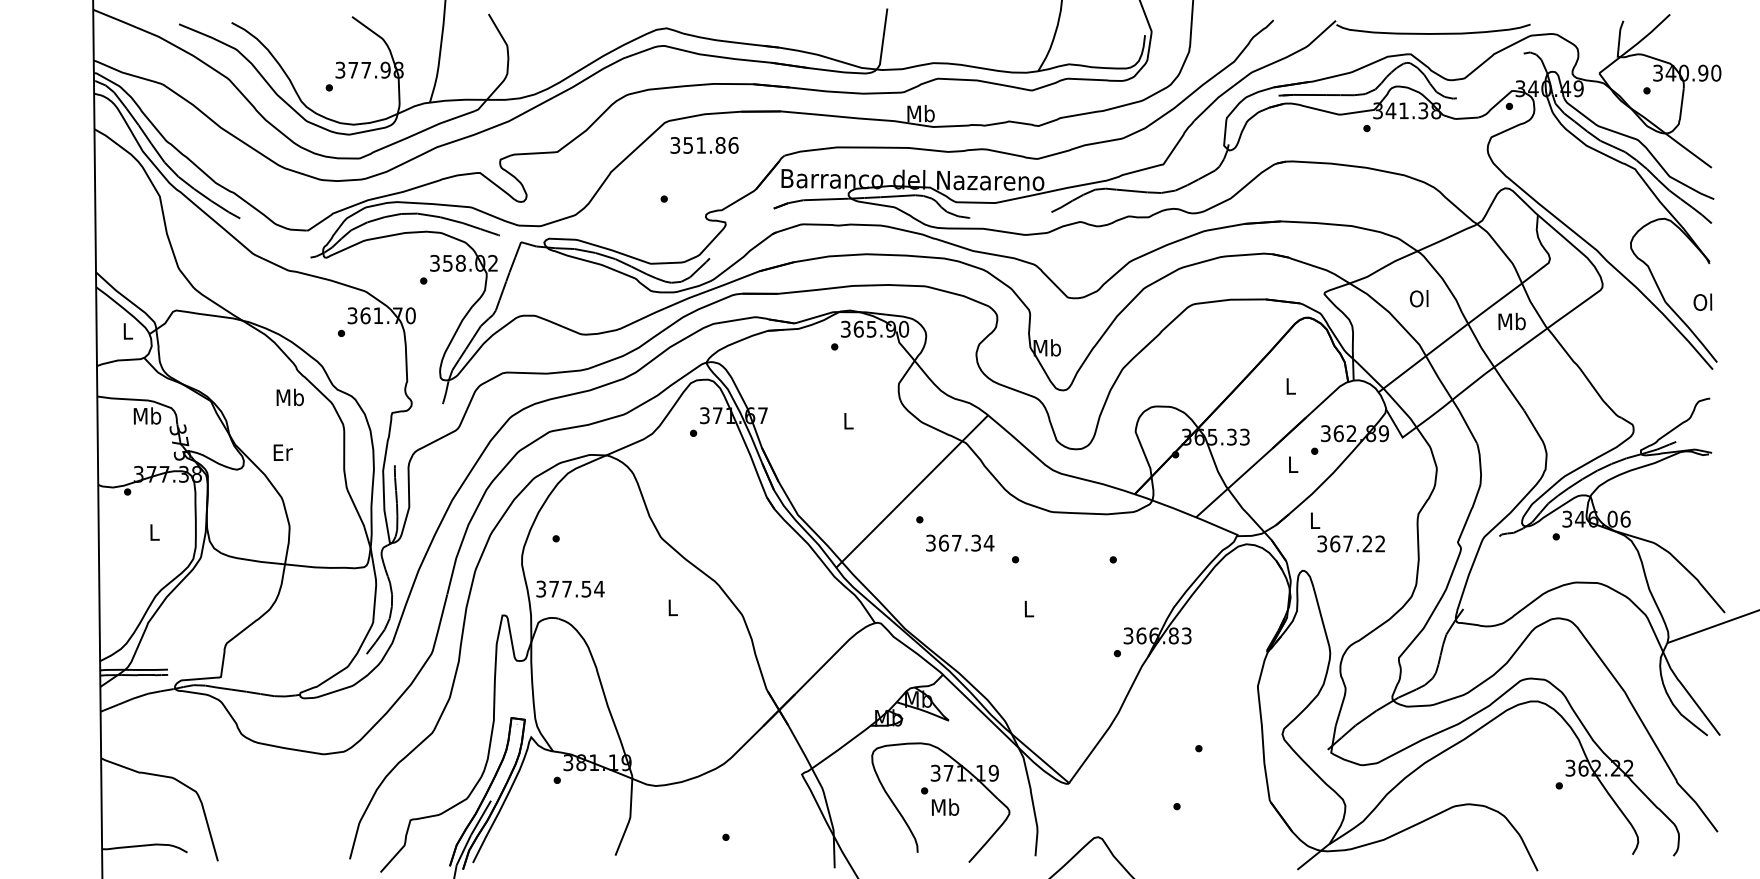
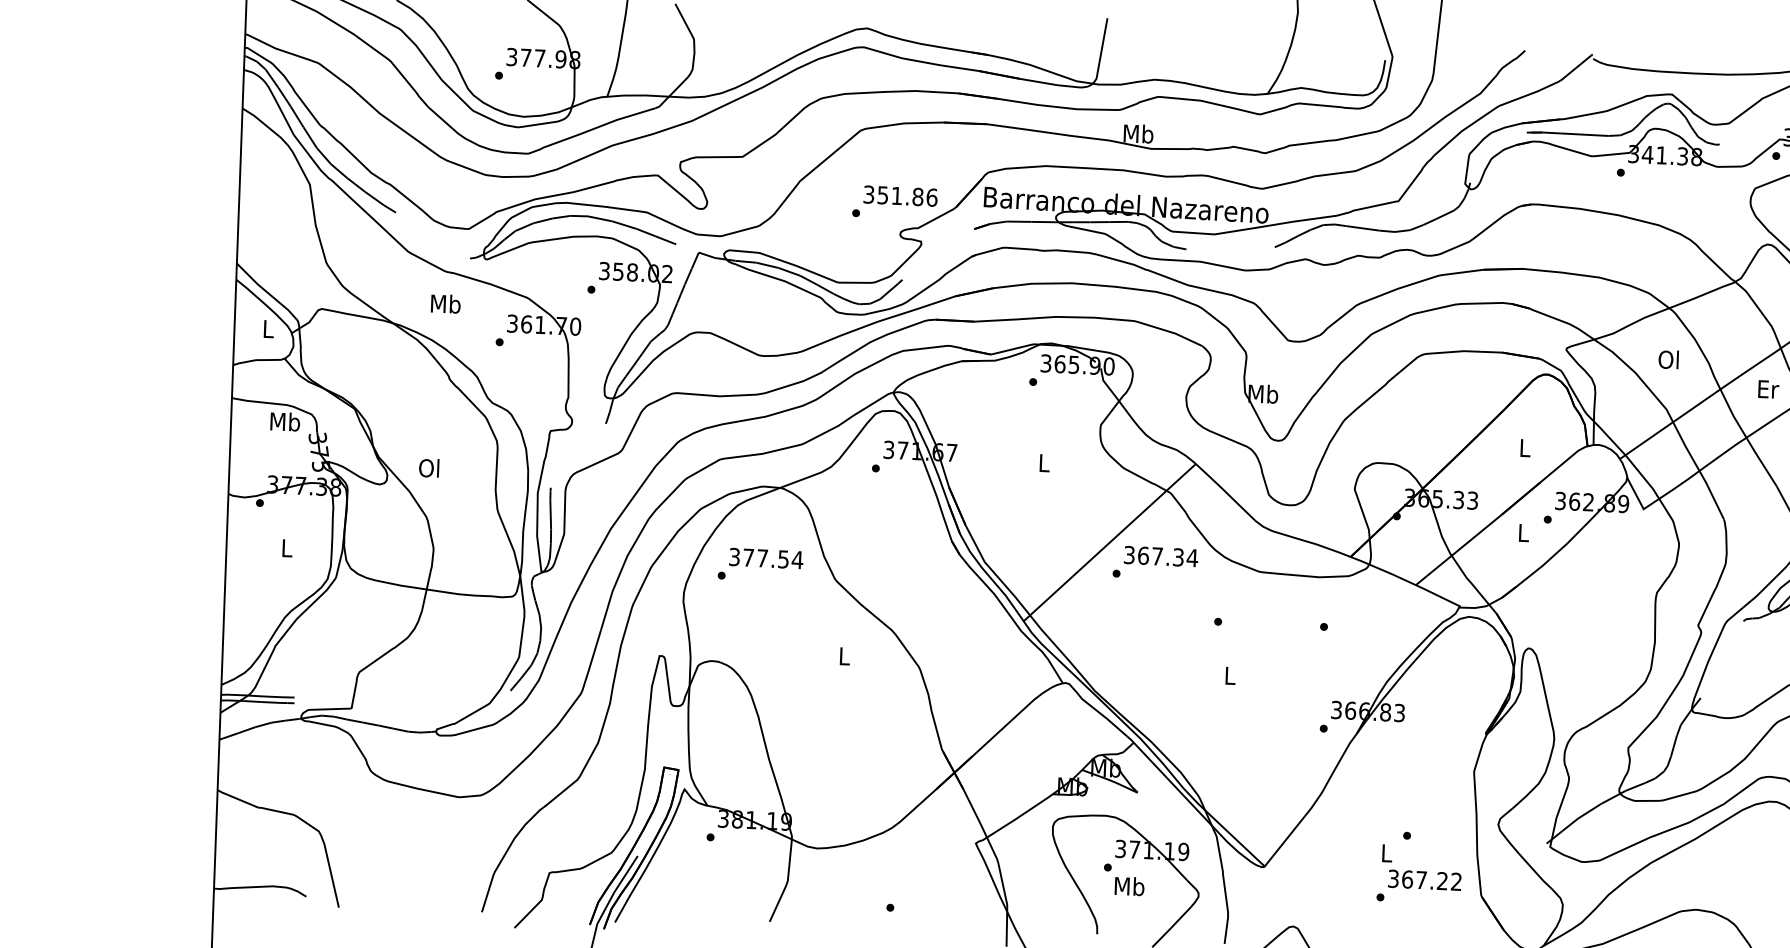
text: (704, 145) -> (900, 196), moved
text: (1511, 321) -> (1767, 389), Mb -> Er
text: (289, 397) -> (445, 303), moved
text: (282, 452) -> (429, 468), Er -> Ol
text: (1347, 532) -> (1421, 867), moved
text: (960, 542) -> (1161, 555), moved
text: (570, 588) -> (766, 557), moved

